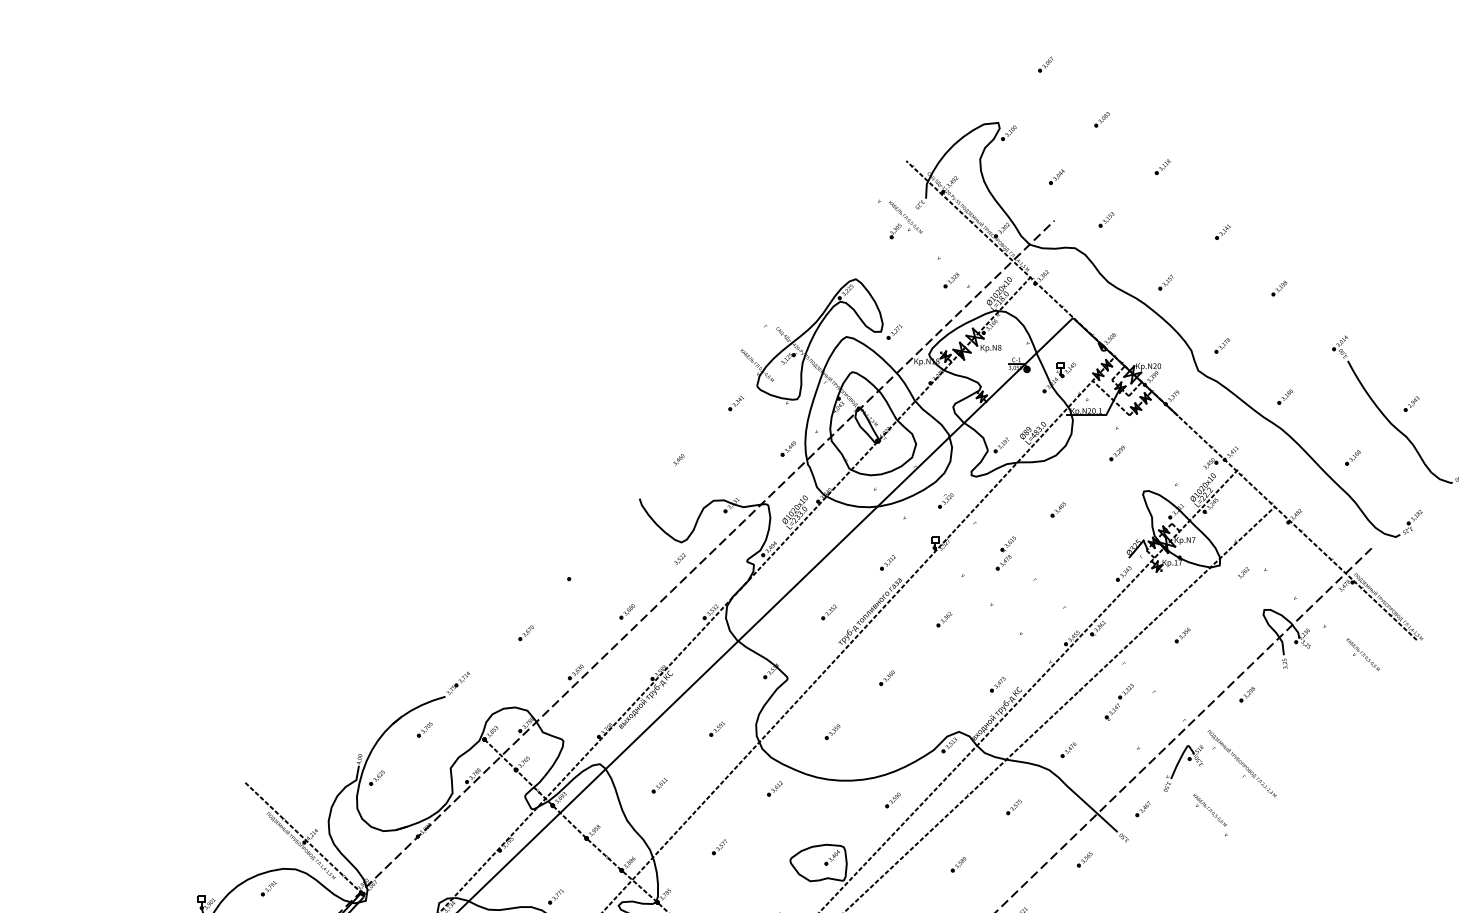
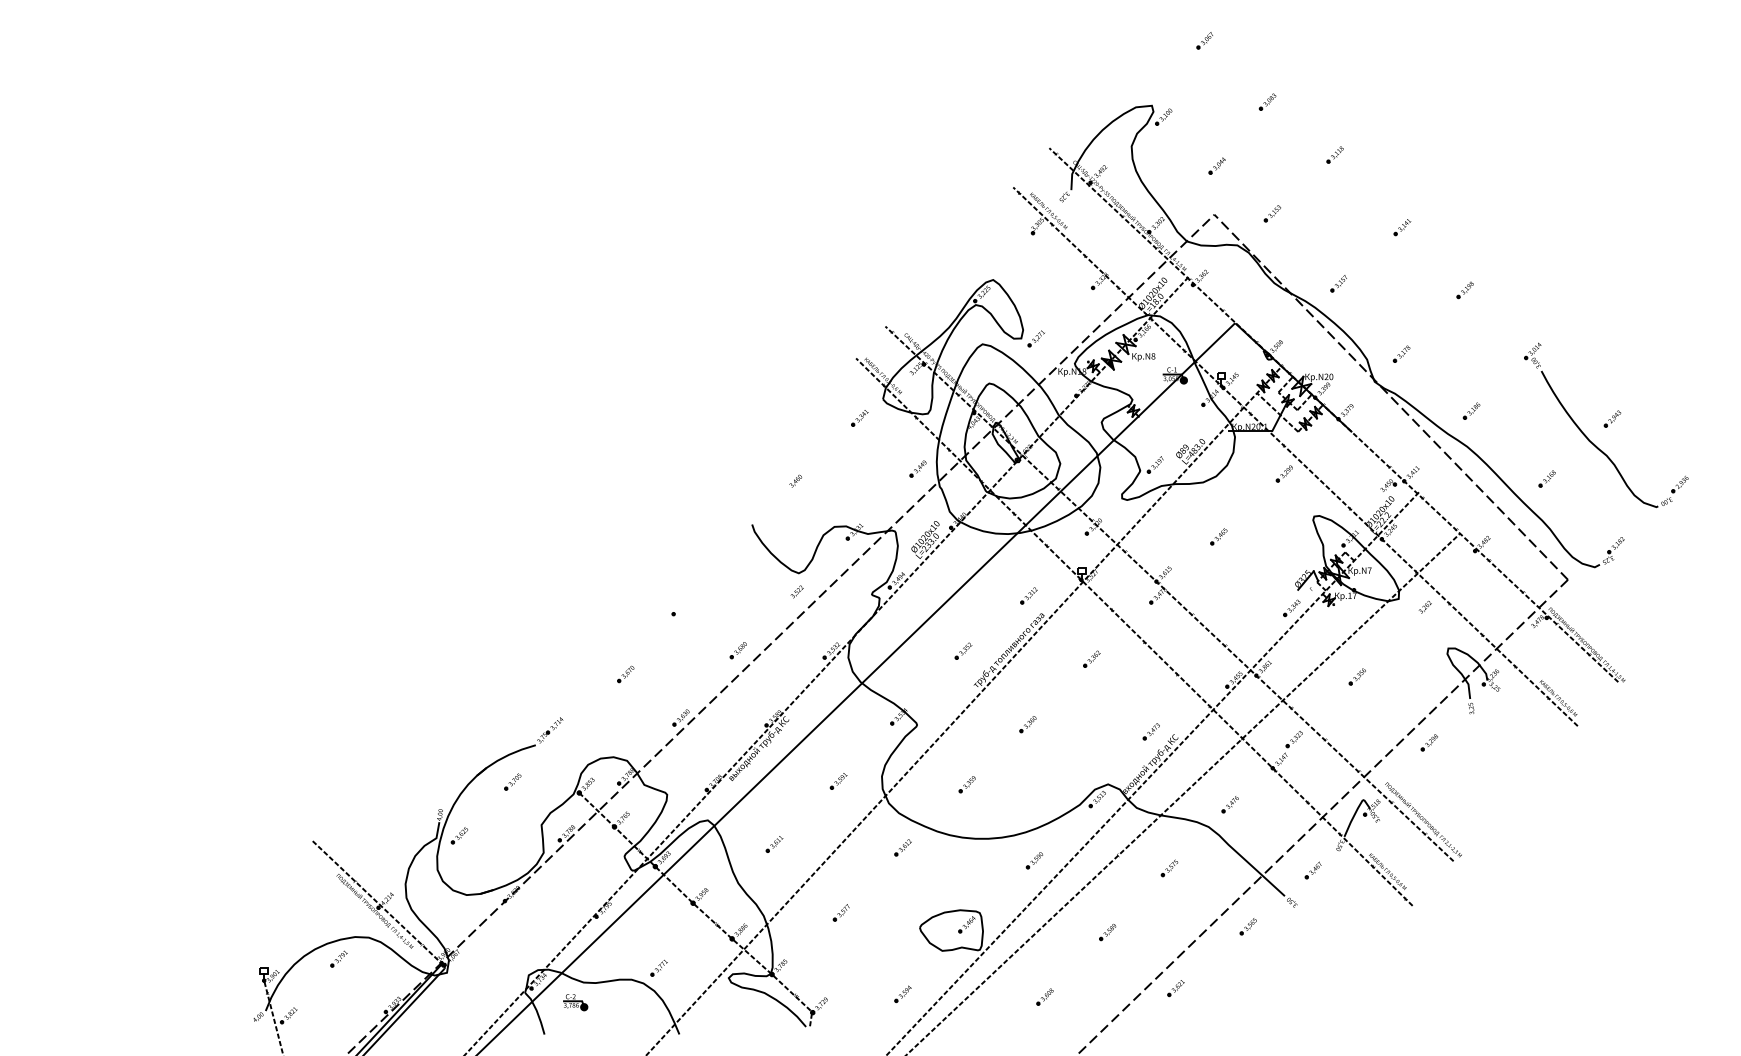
line: (1213, 383) -> (1391, 396), added
line: (1127, 437) -> (1295, 456), added
line: (1014, 560) -> (1169, 593), added
line: (982, 594) -> (1134, 631), added

